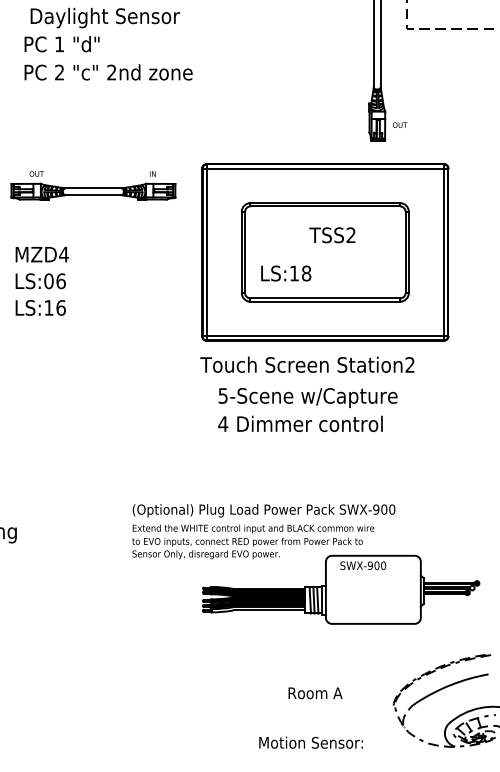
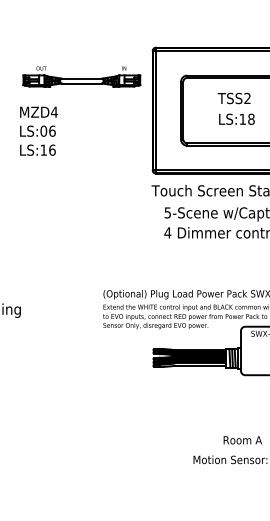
part: (93, 185) -> (81, 76), moved
text: (332, 235) -> (234, 98), moved
text: (286, 273) -> (237, 119), moved
text: (315, 693) -> (242, 440), moved

